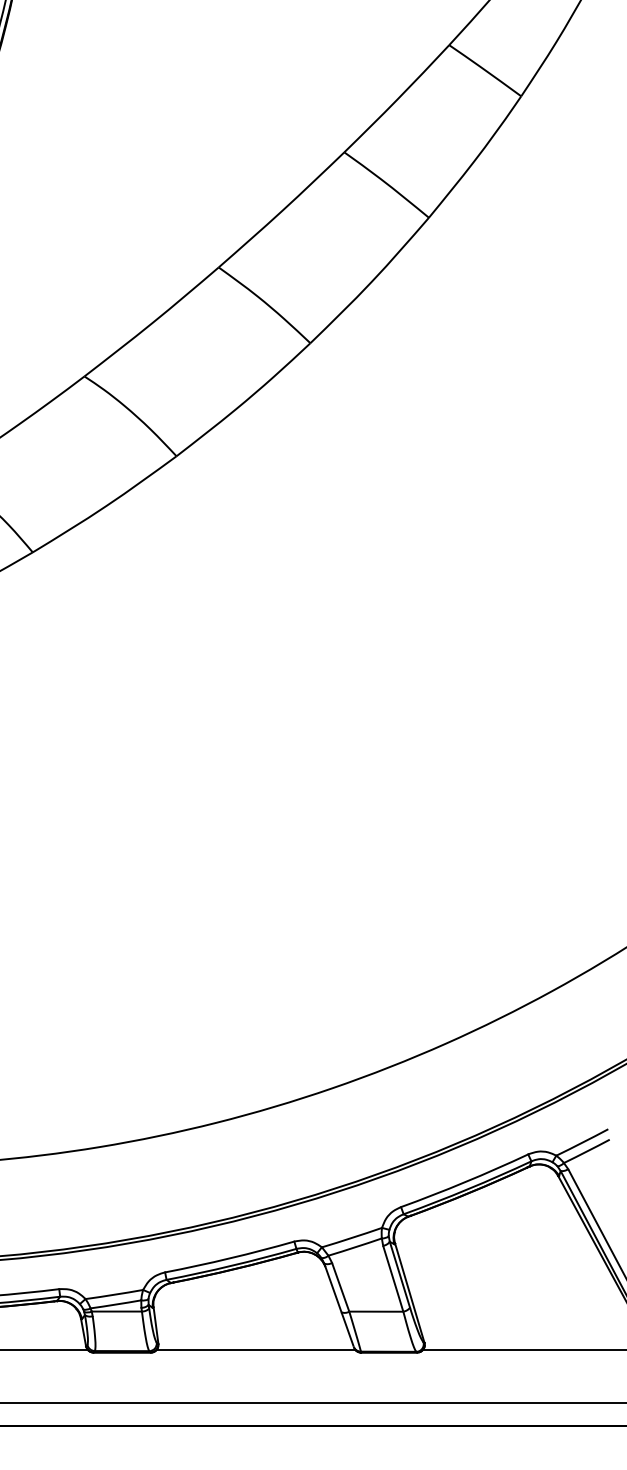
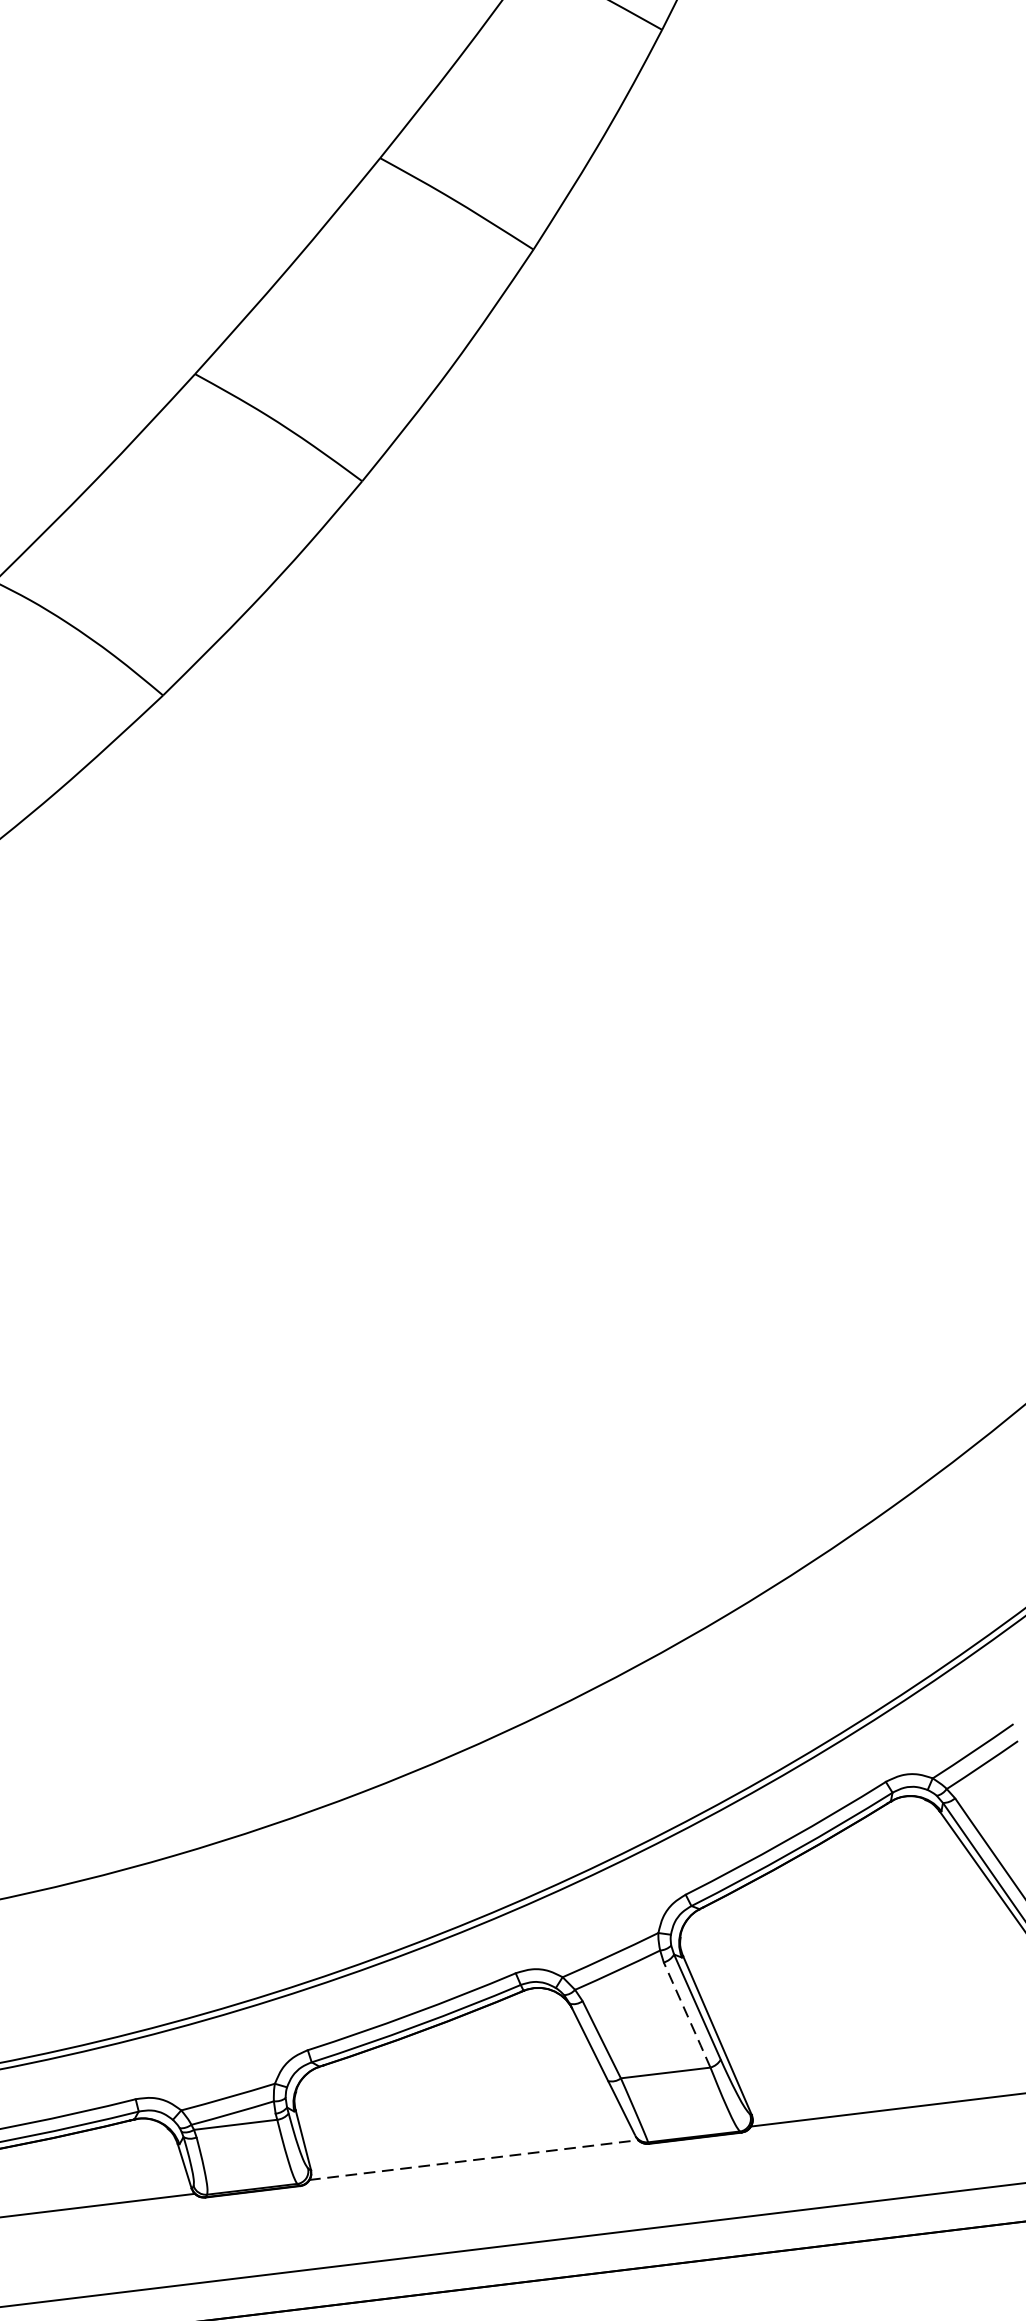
line: (393, 1278) -> (687, 2014), solid -> dashed
line: (256, 1349) -> (474, 2159), solid -> dashed

